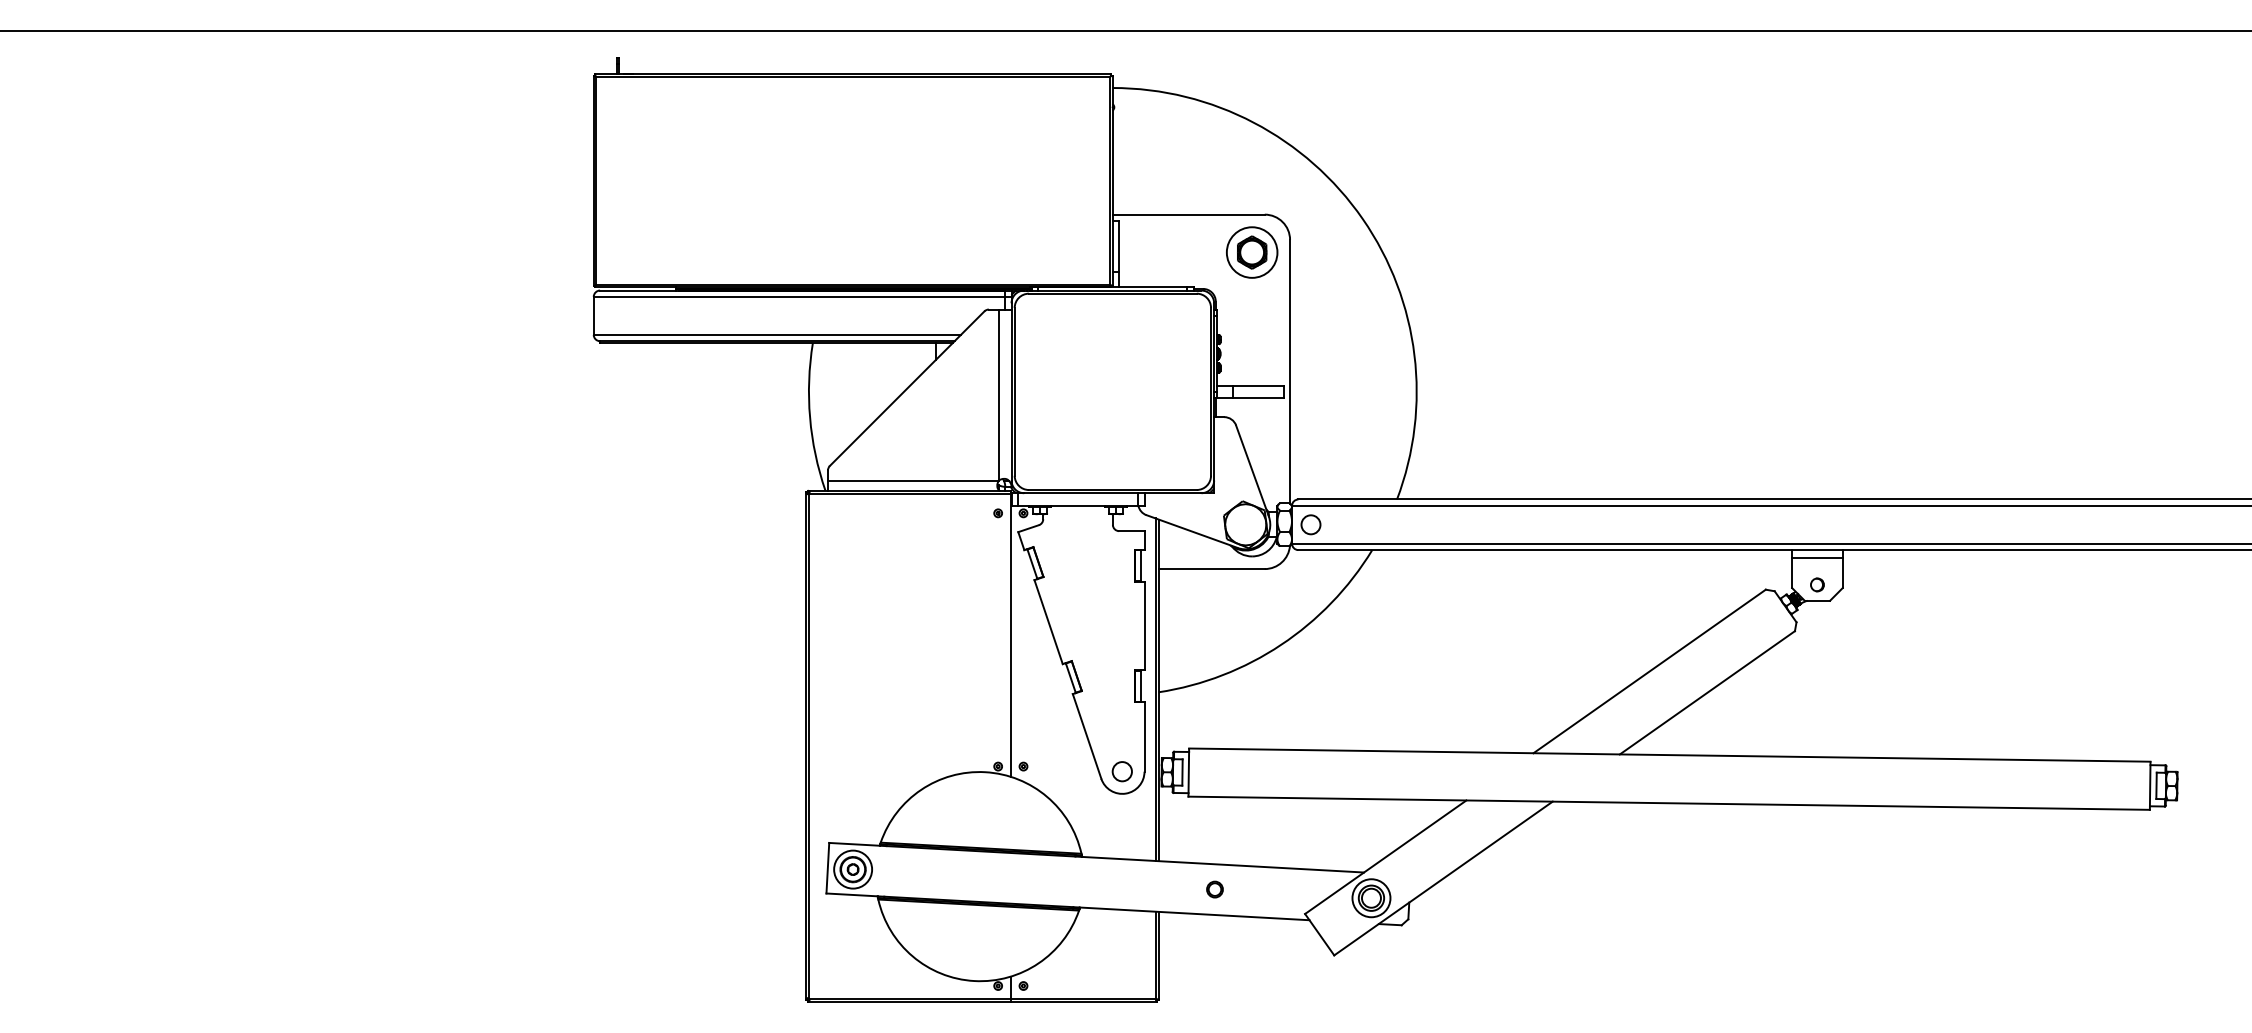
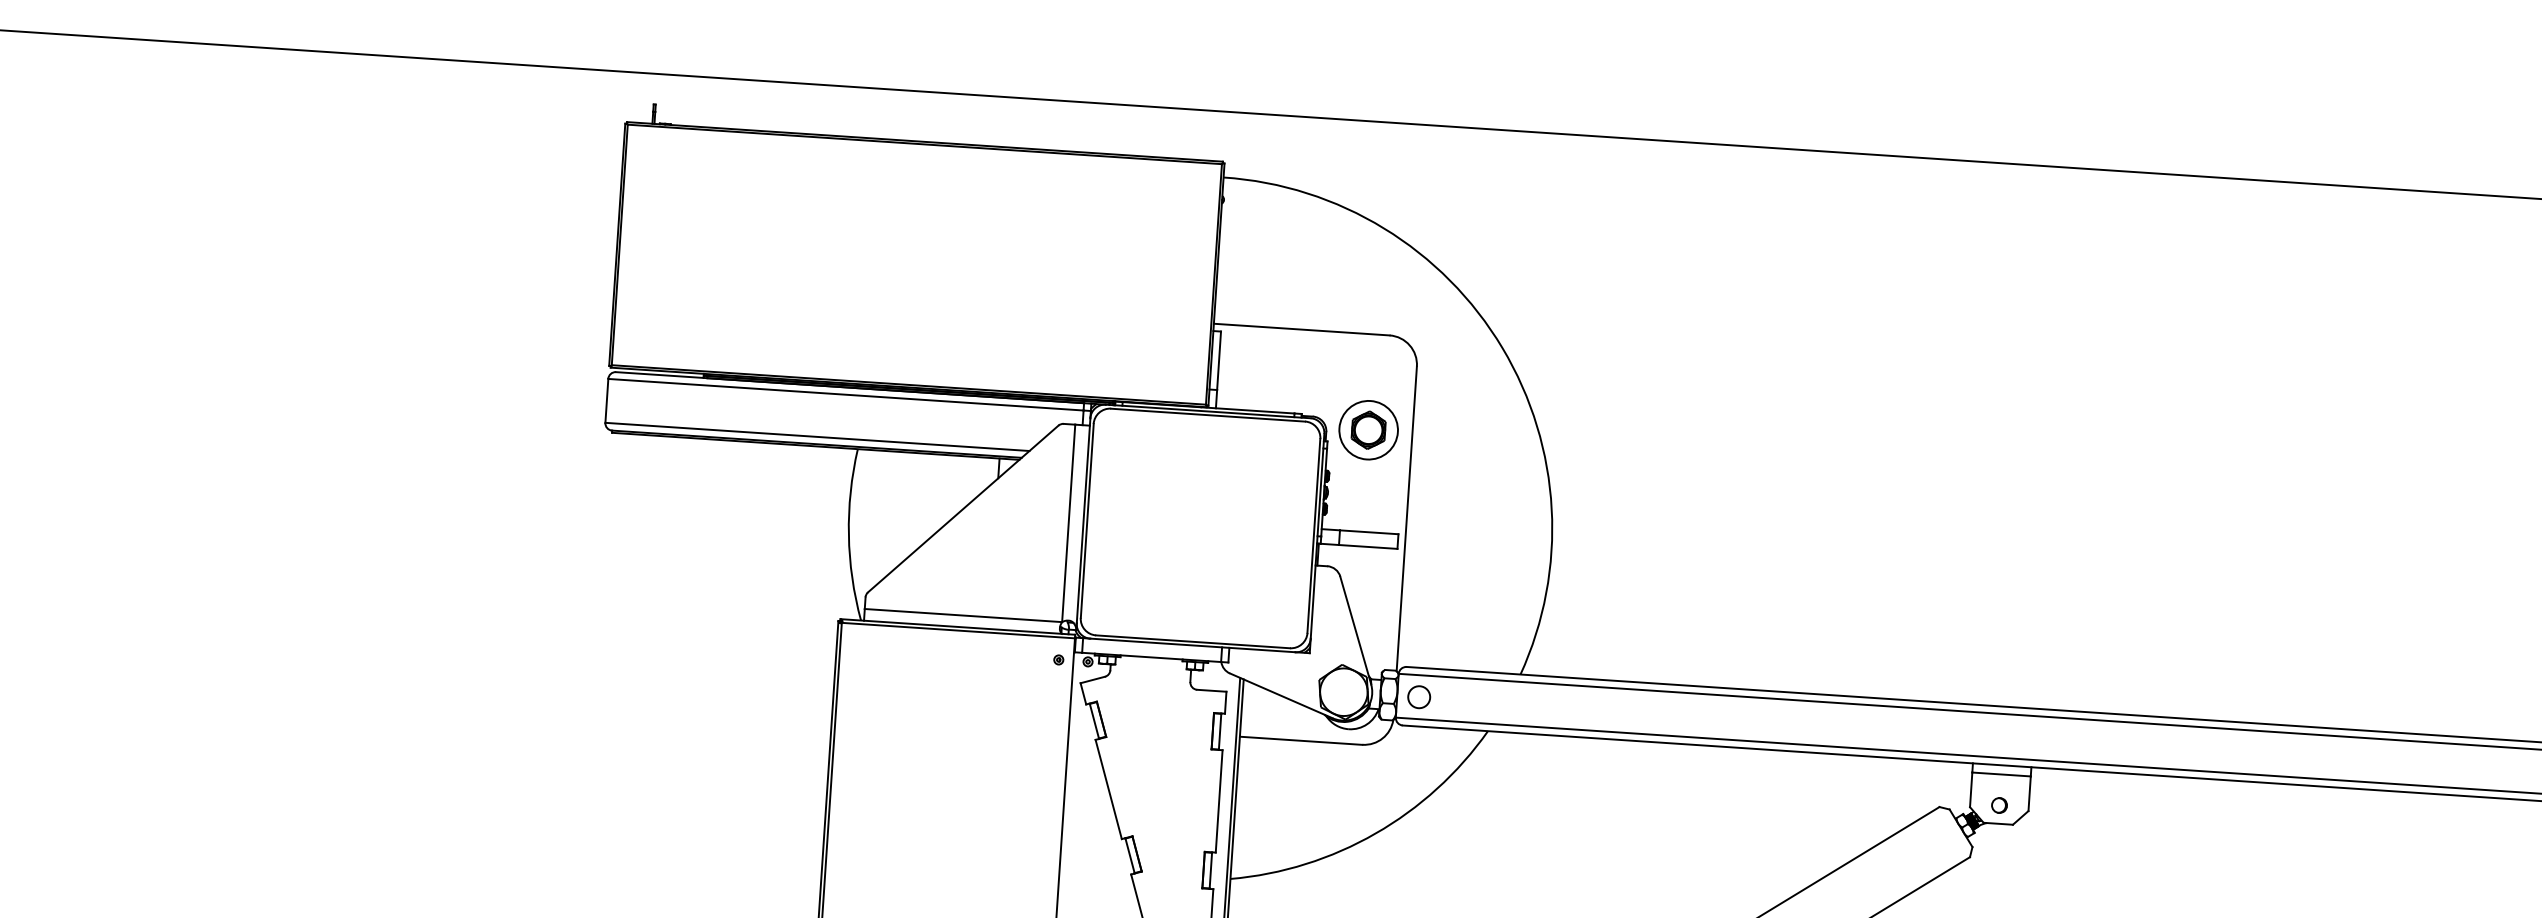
part: (1252, 252) -> (1369, 430), moved

